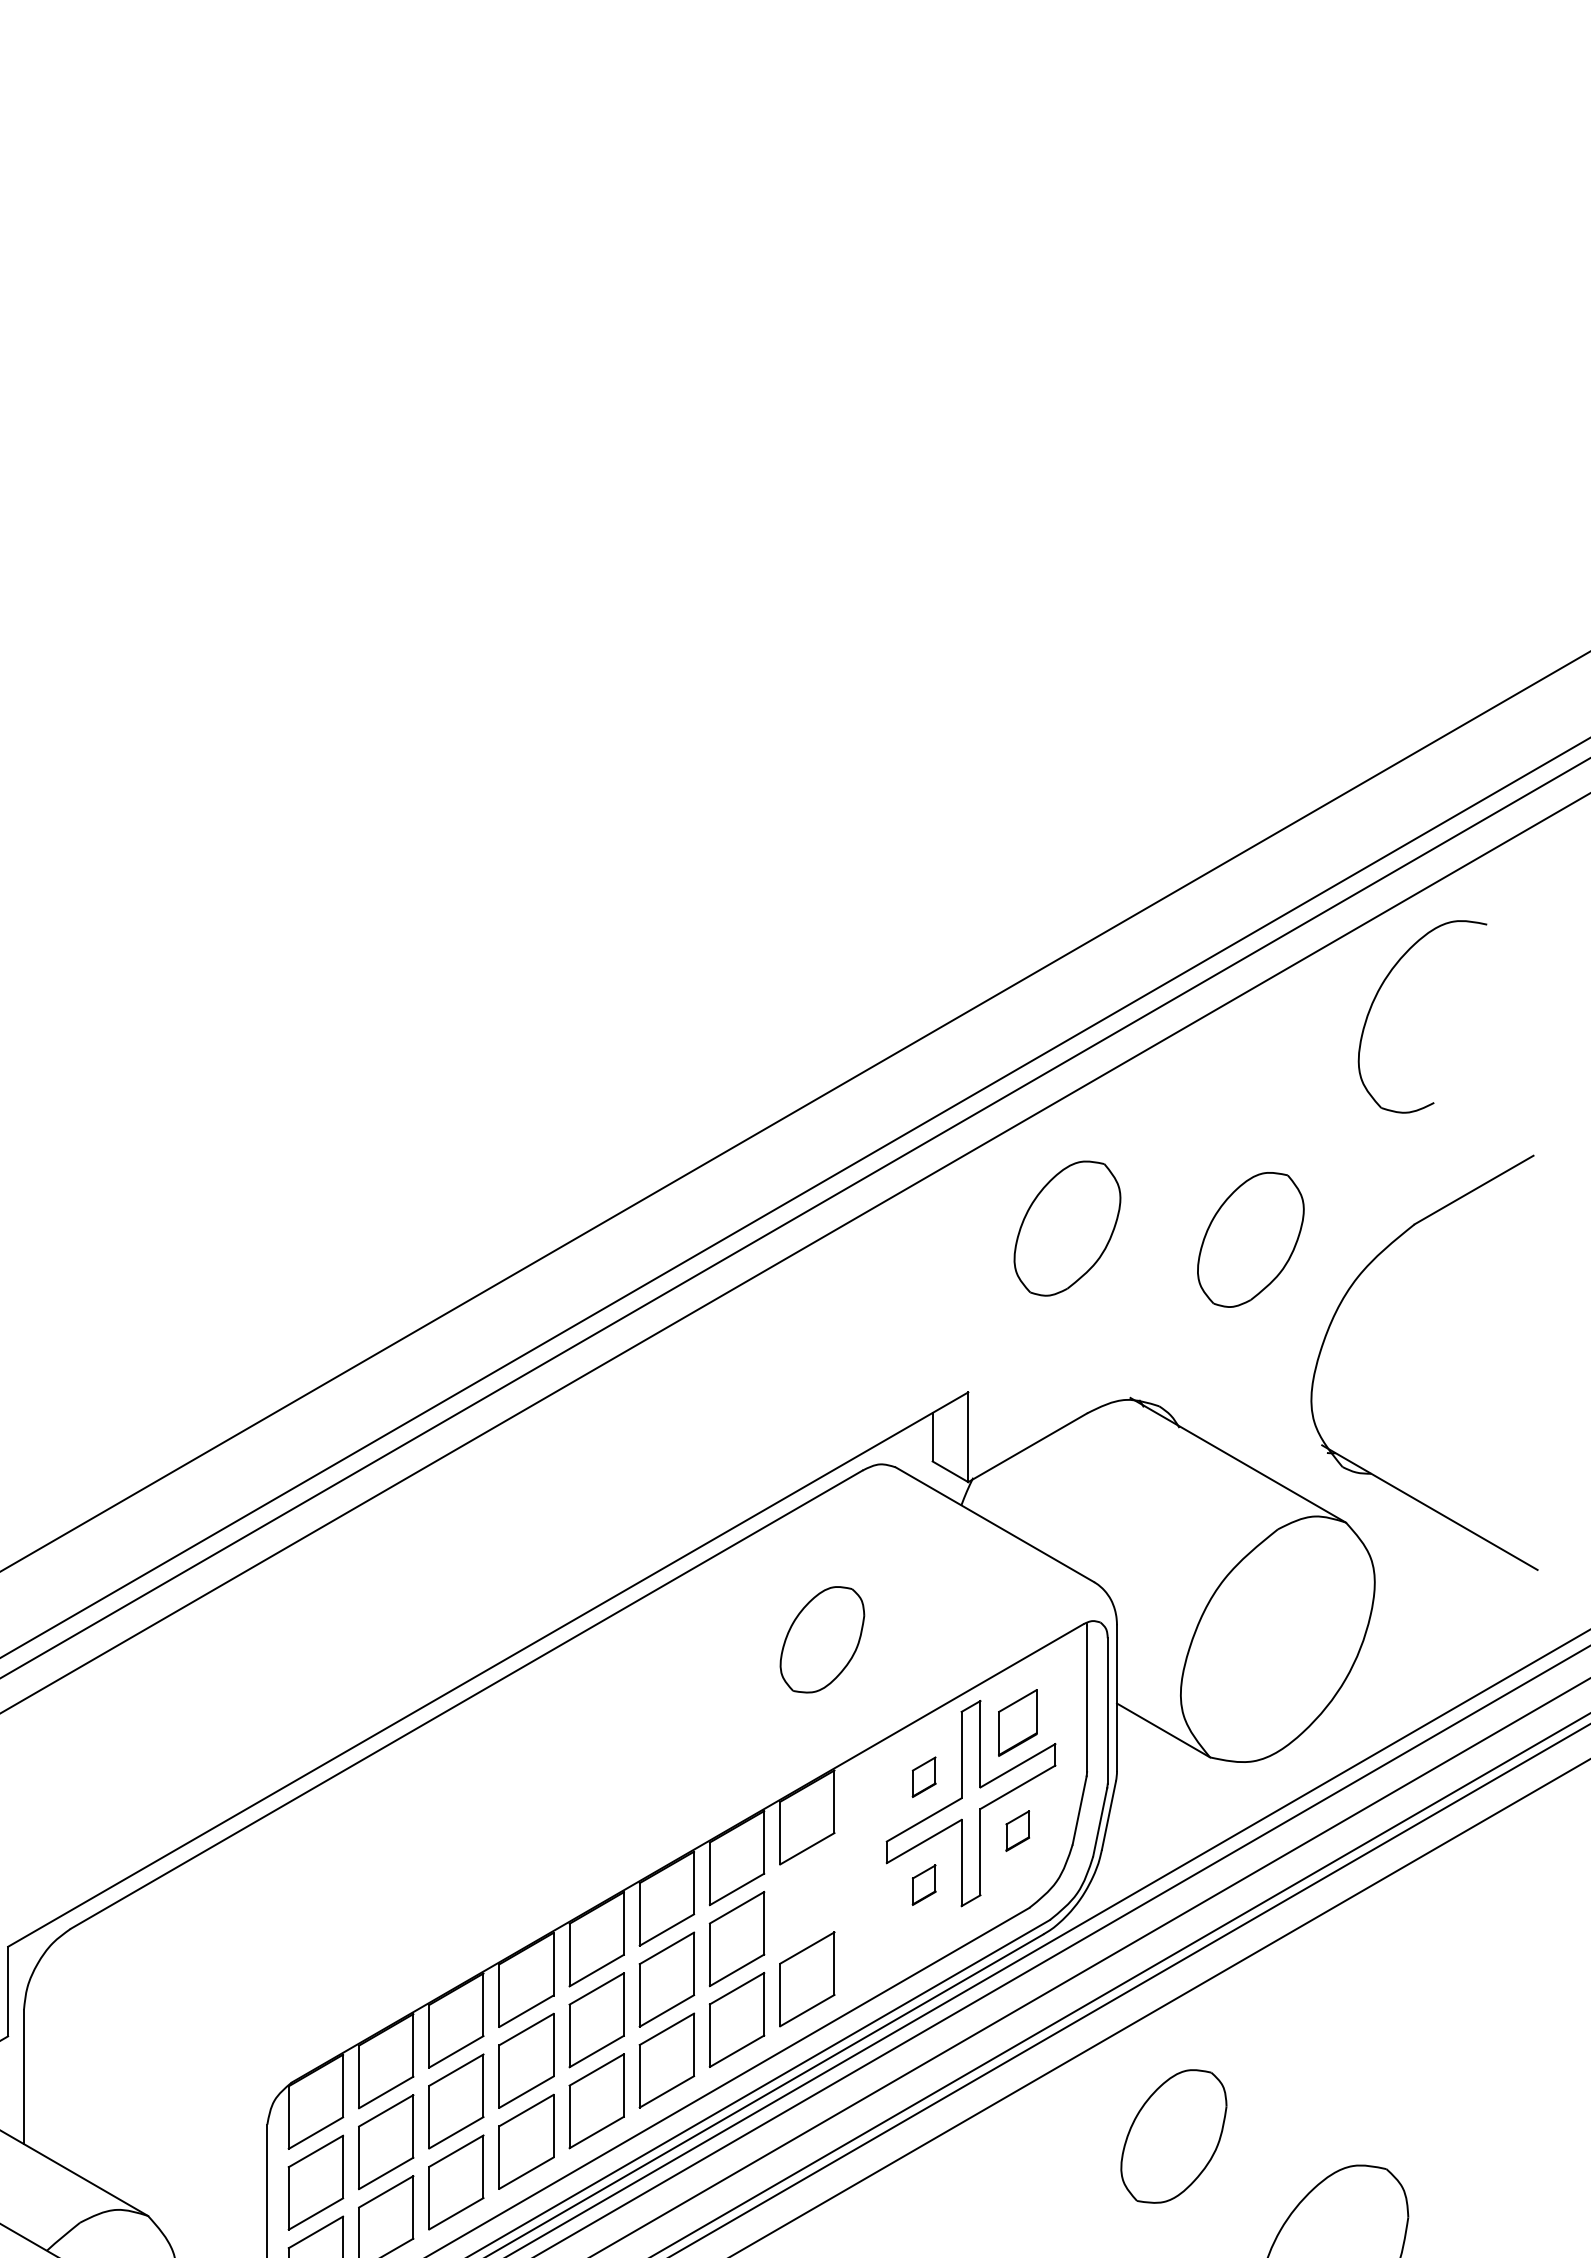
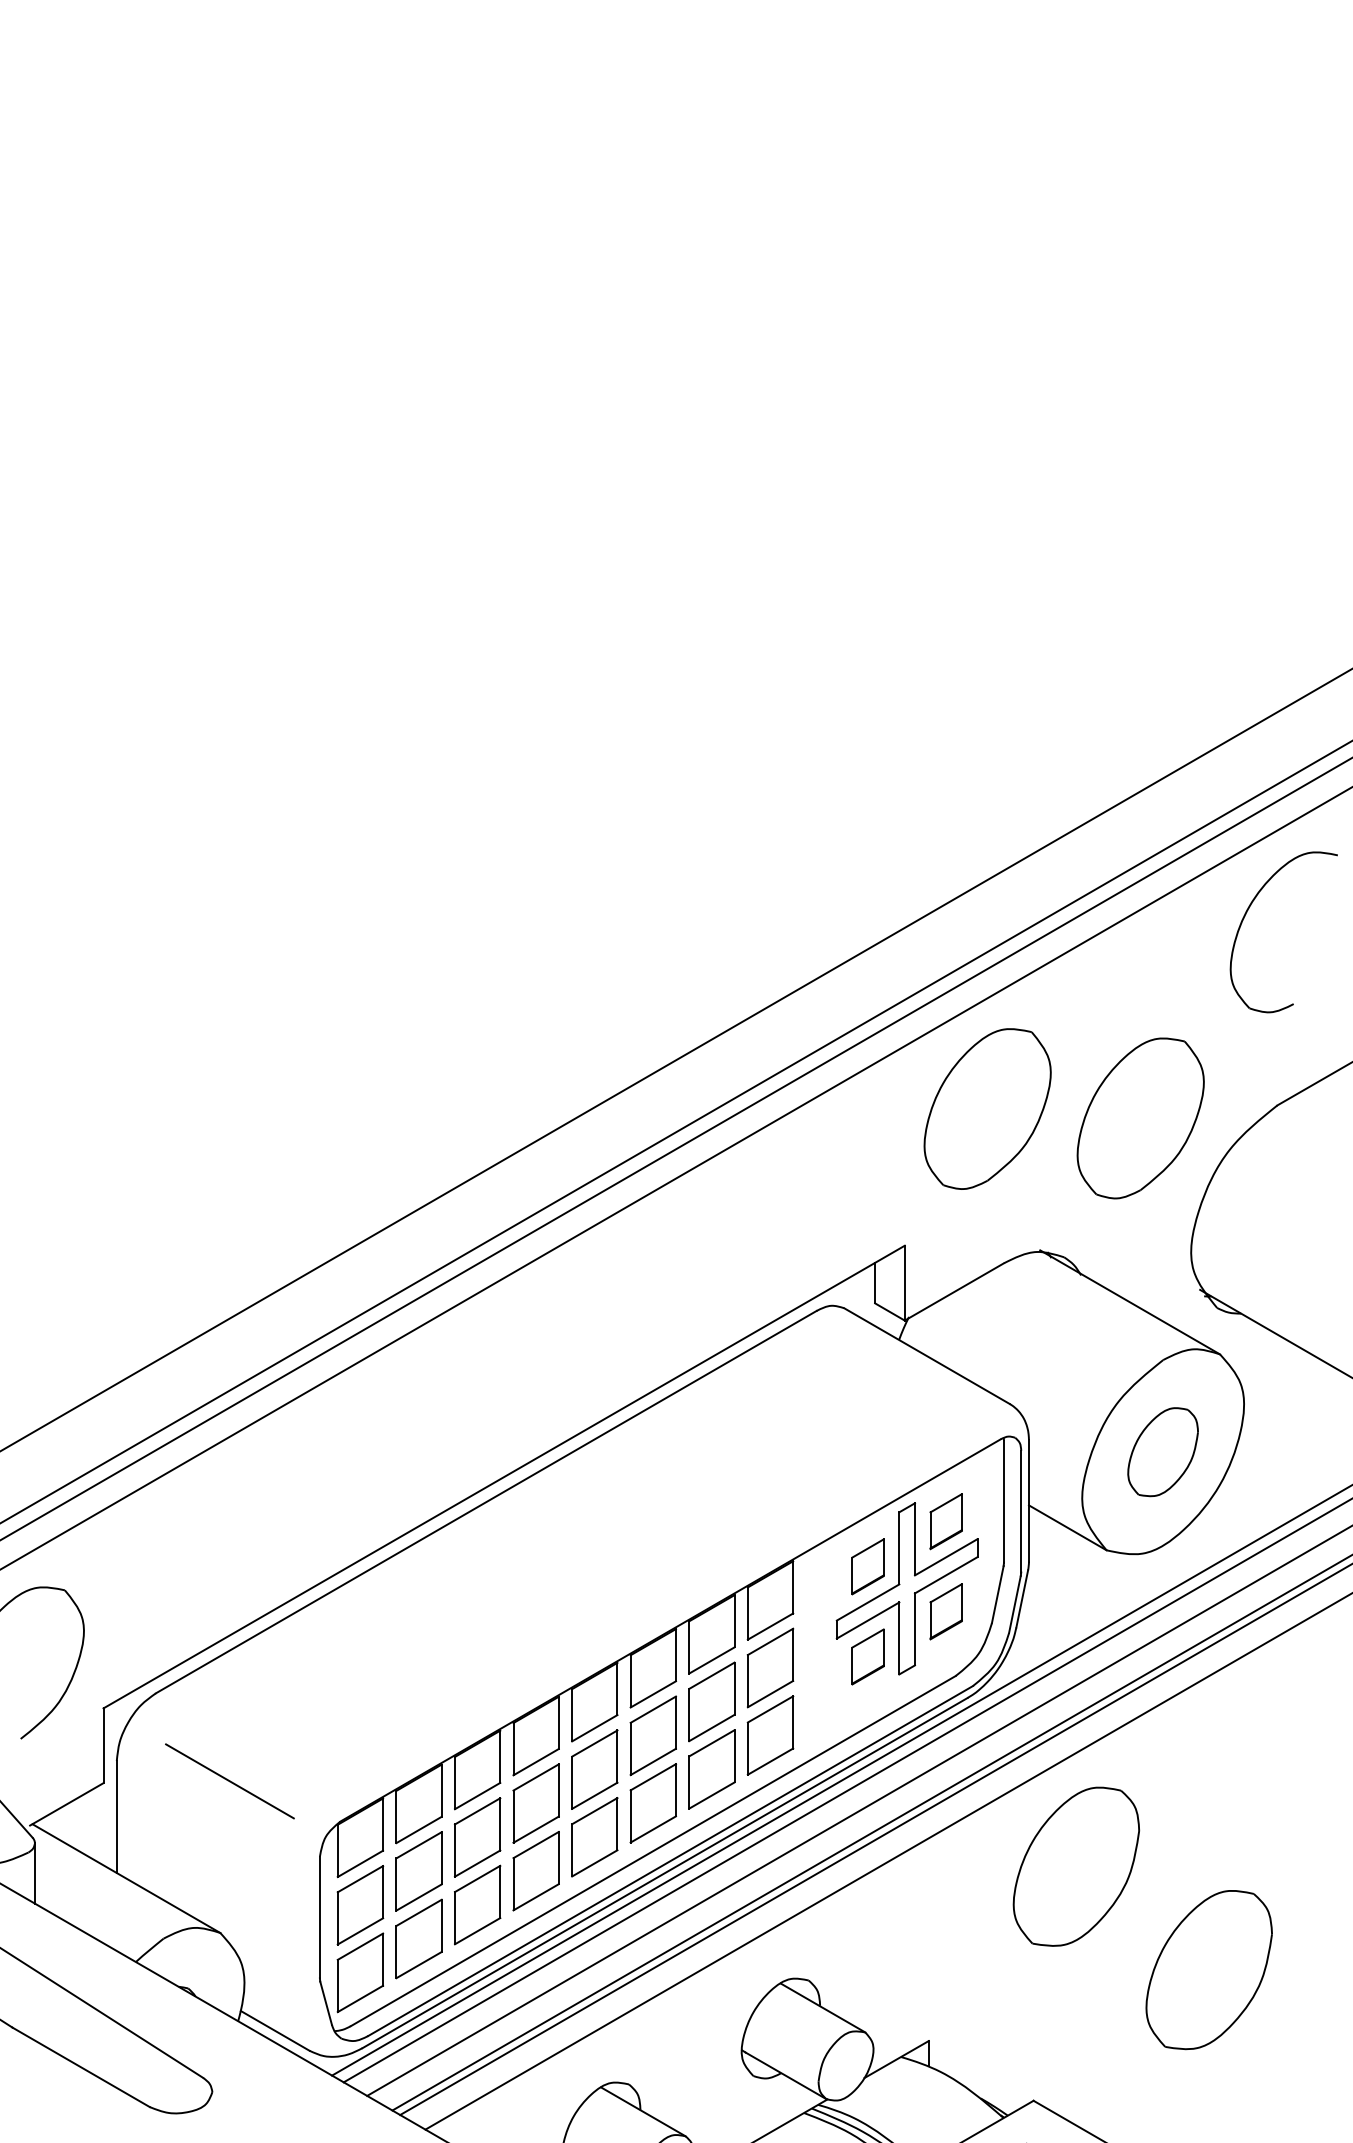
part: (1067, 1227) -> (987, 1108), size x1.43
part: (1250, 1239) -> (1140, 1118), size x1.43
part: (821, 1640) -> (1162, 1452), moved
part: (923, 1776) -> (867, 1566), size x1.67
part: (1017, 1830) -> (945, 1611), size x1.67
part: (923, 1884) -> (867, 1656), size x1.67
part: (807, 1897) -> (770, 1667), added
line: (159, 2034) -> (229, 1781), added
part: (1173, 2136) -> (1076, 1866), size x1.43

